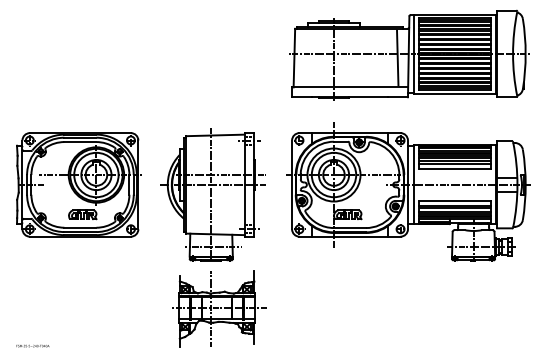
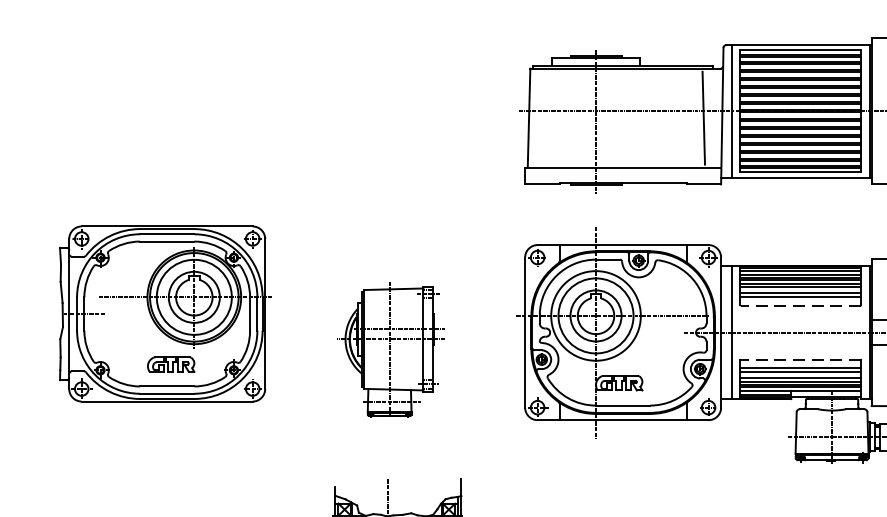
line: (454, 168) -> (799, 304), solid -> dashed
part: (78, 184) -> (163, 313), moved
part: (212, 194) -> (390, 348), size x0.6
line: (454, 200) -> (799, 359), solid -> dashed

